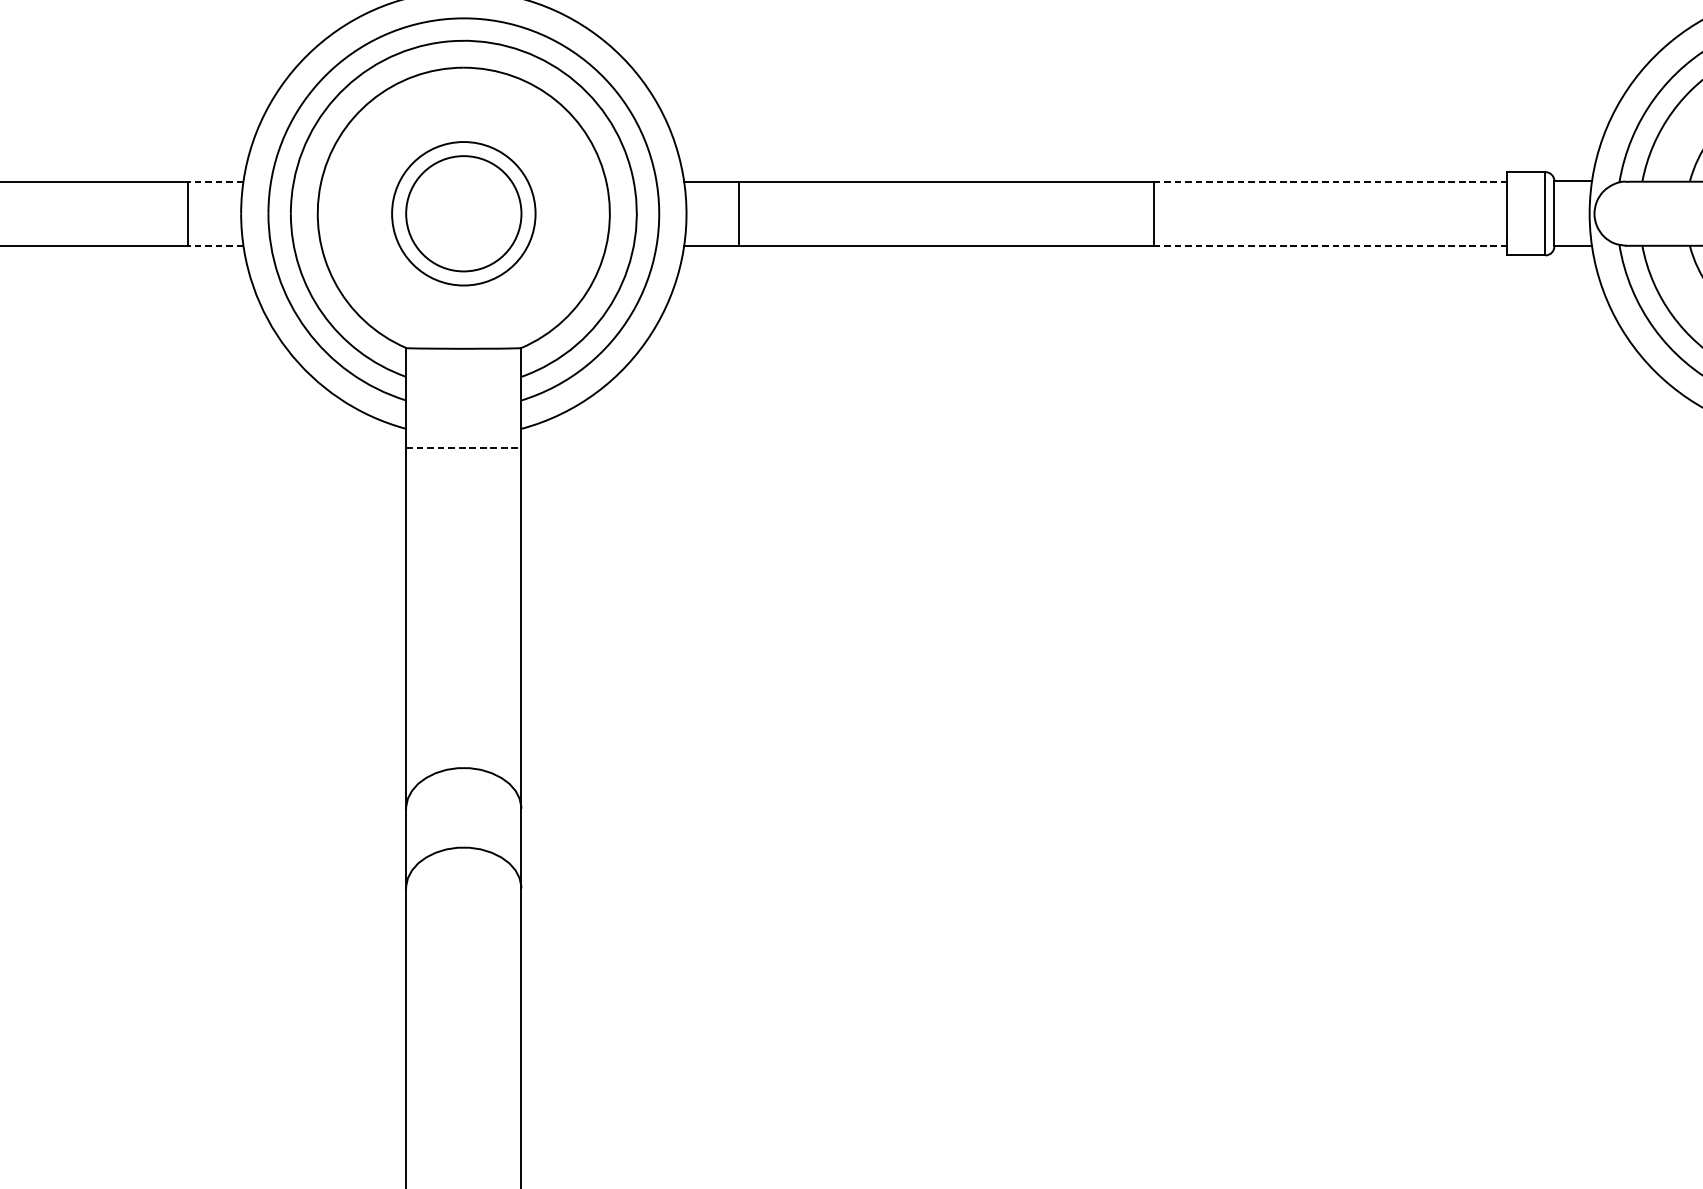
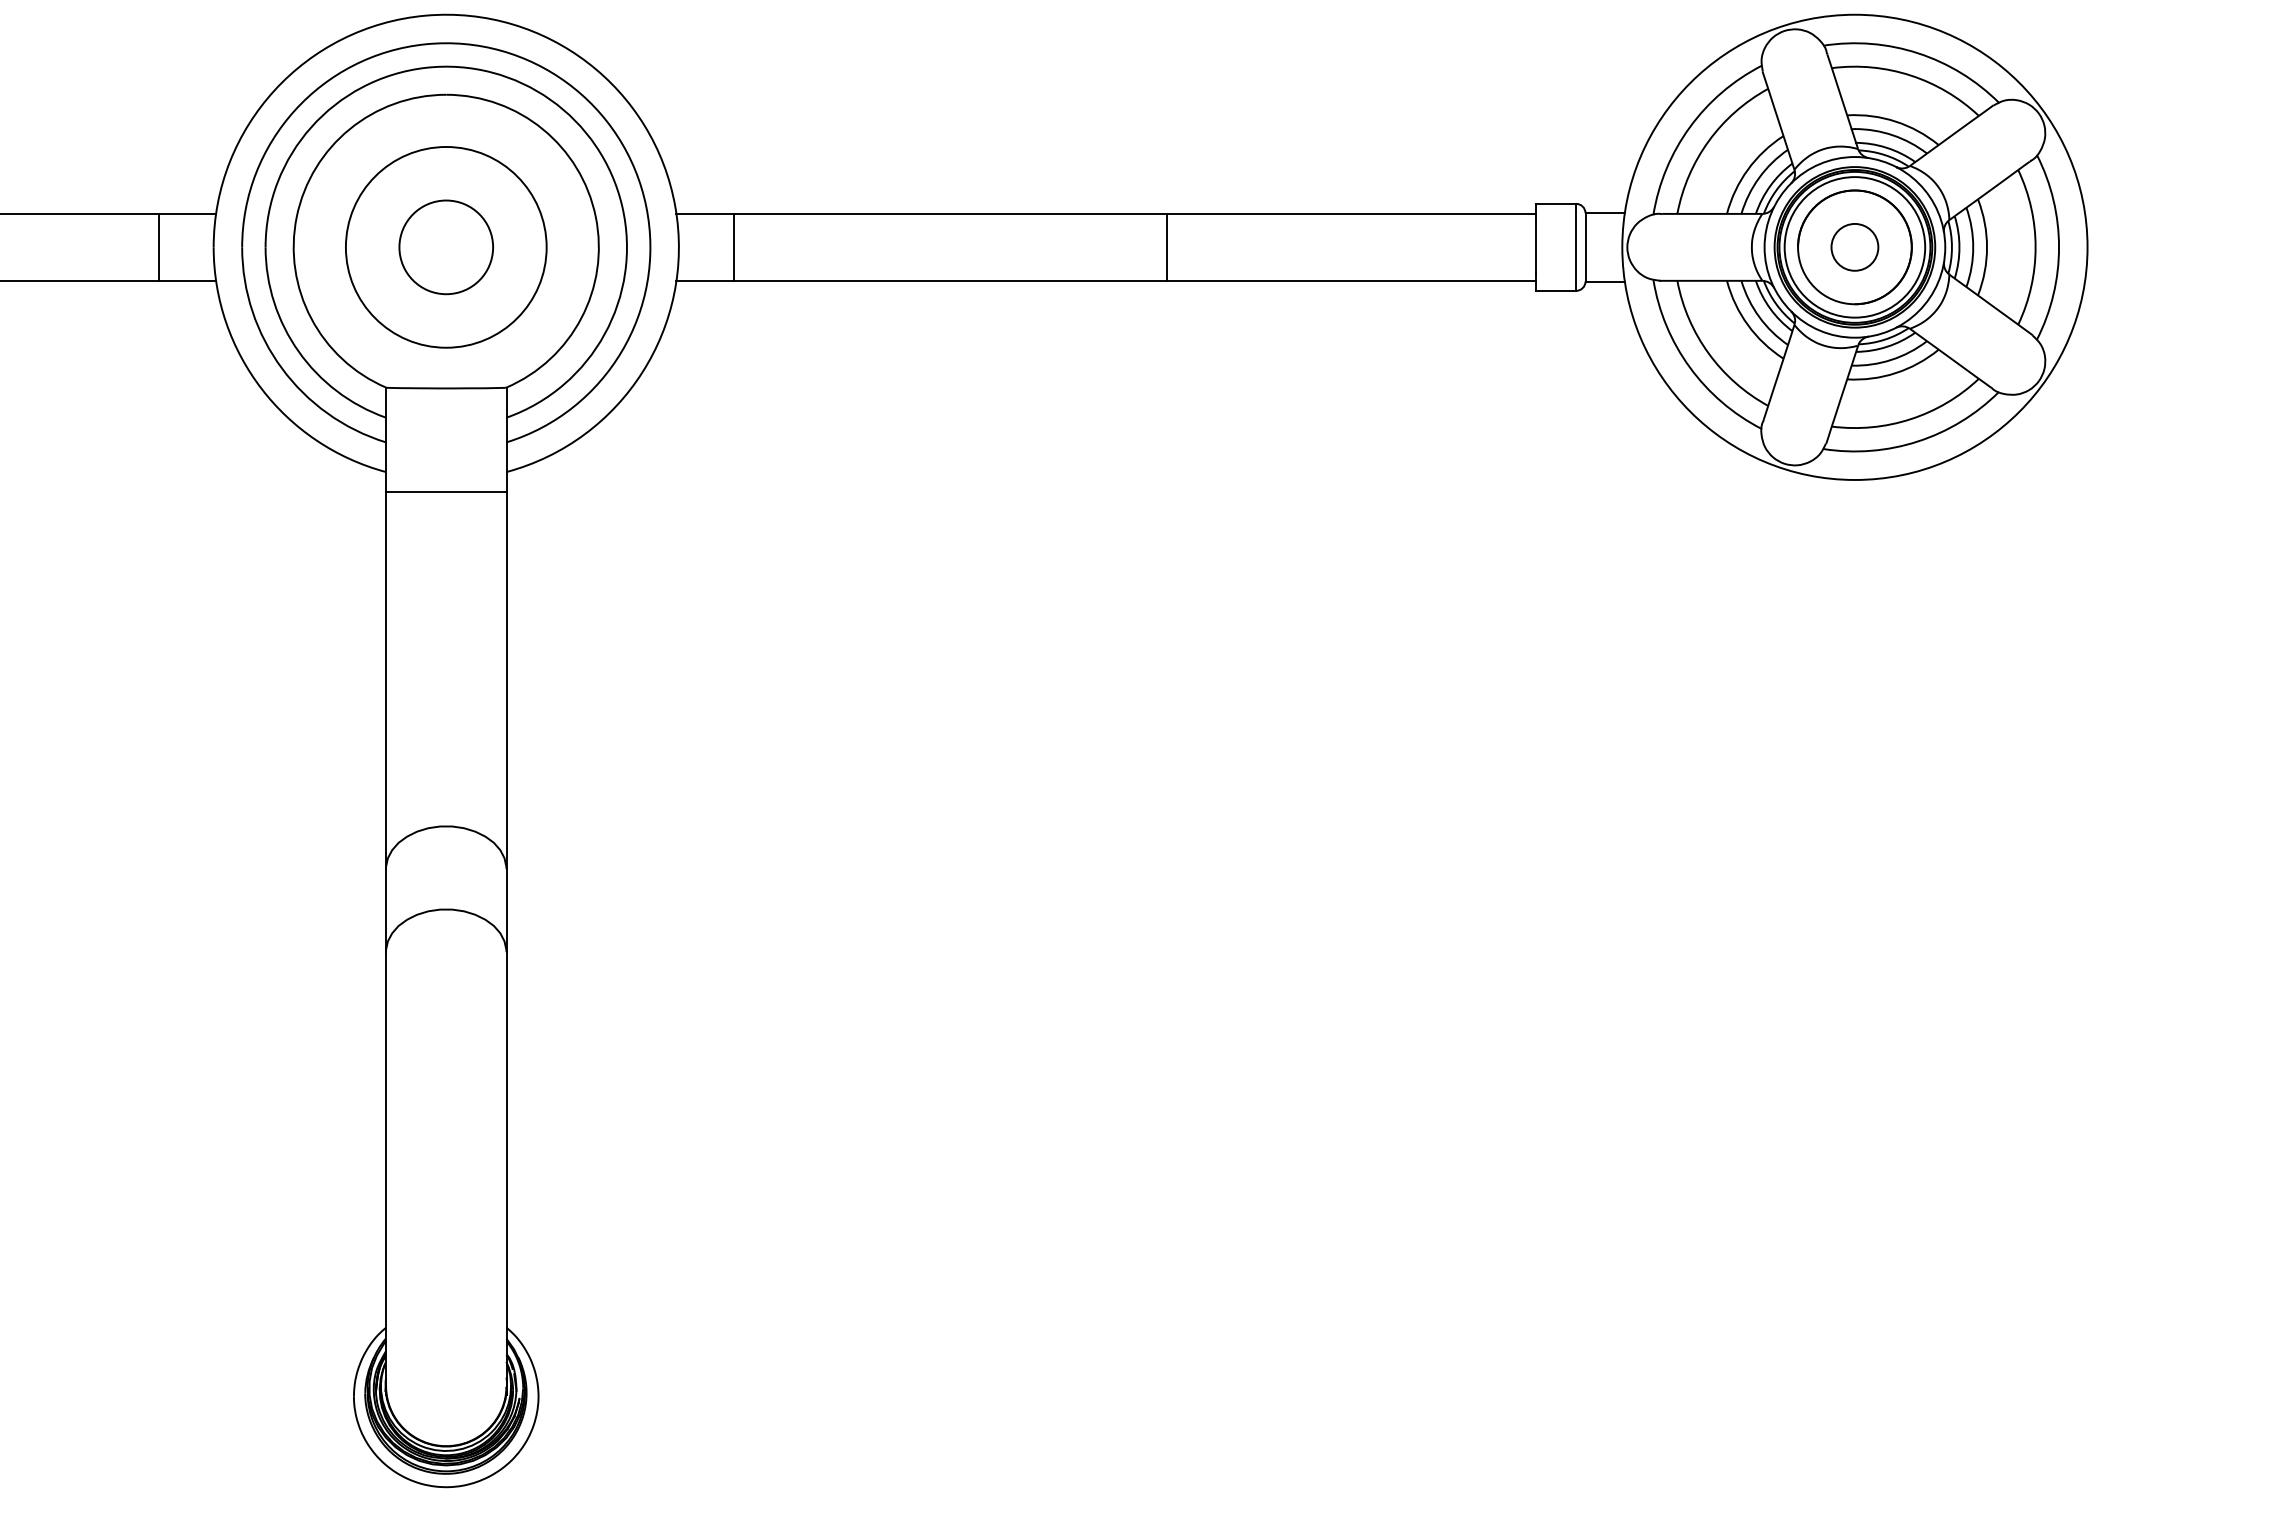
line: (216, 181) -> (187, 213), dashed -> solid
line: (1330, 181) -> (1351, 213), dashed -> solid
circle: (463, 213) -> (445, 247), size x1.67
circle: (464, 213) -> (446, 247), size x0.62
line: (216, 245) -> (187, 280), dashed -> solid
line: (1330, 245) -> (1351, 280), dashed -> solid
line: (464, 448) -> (446, 492), dashed -> solid

